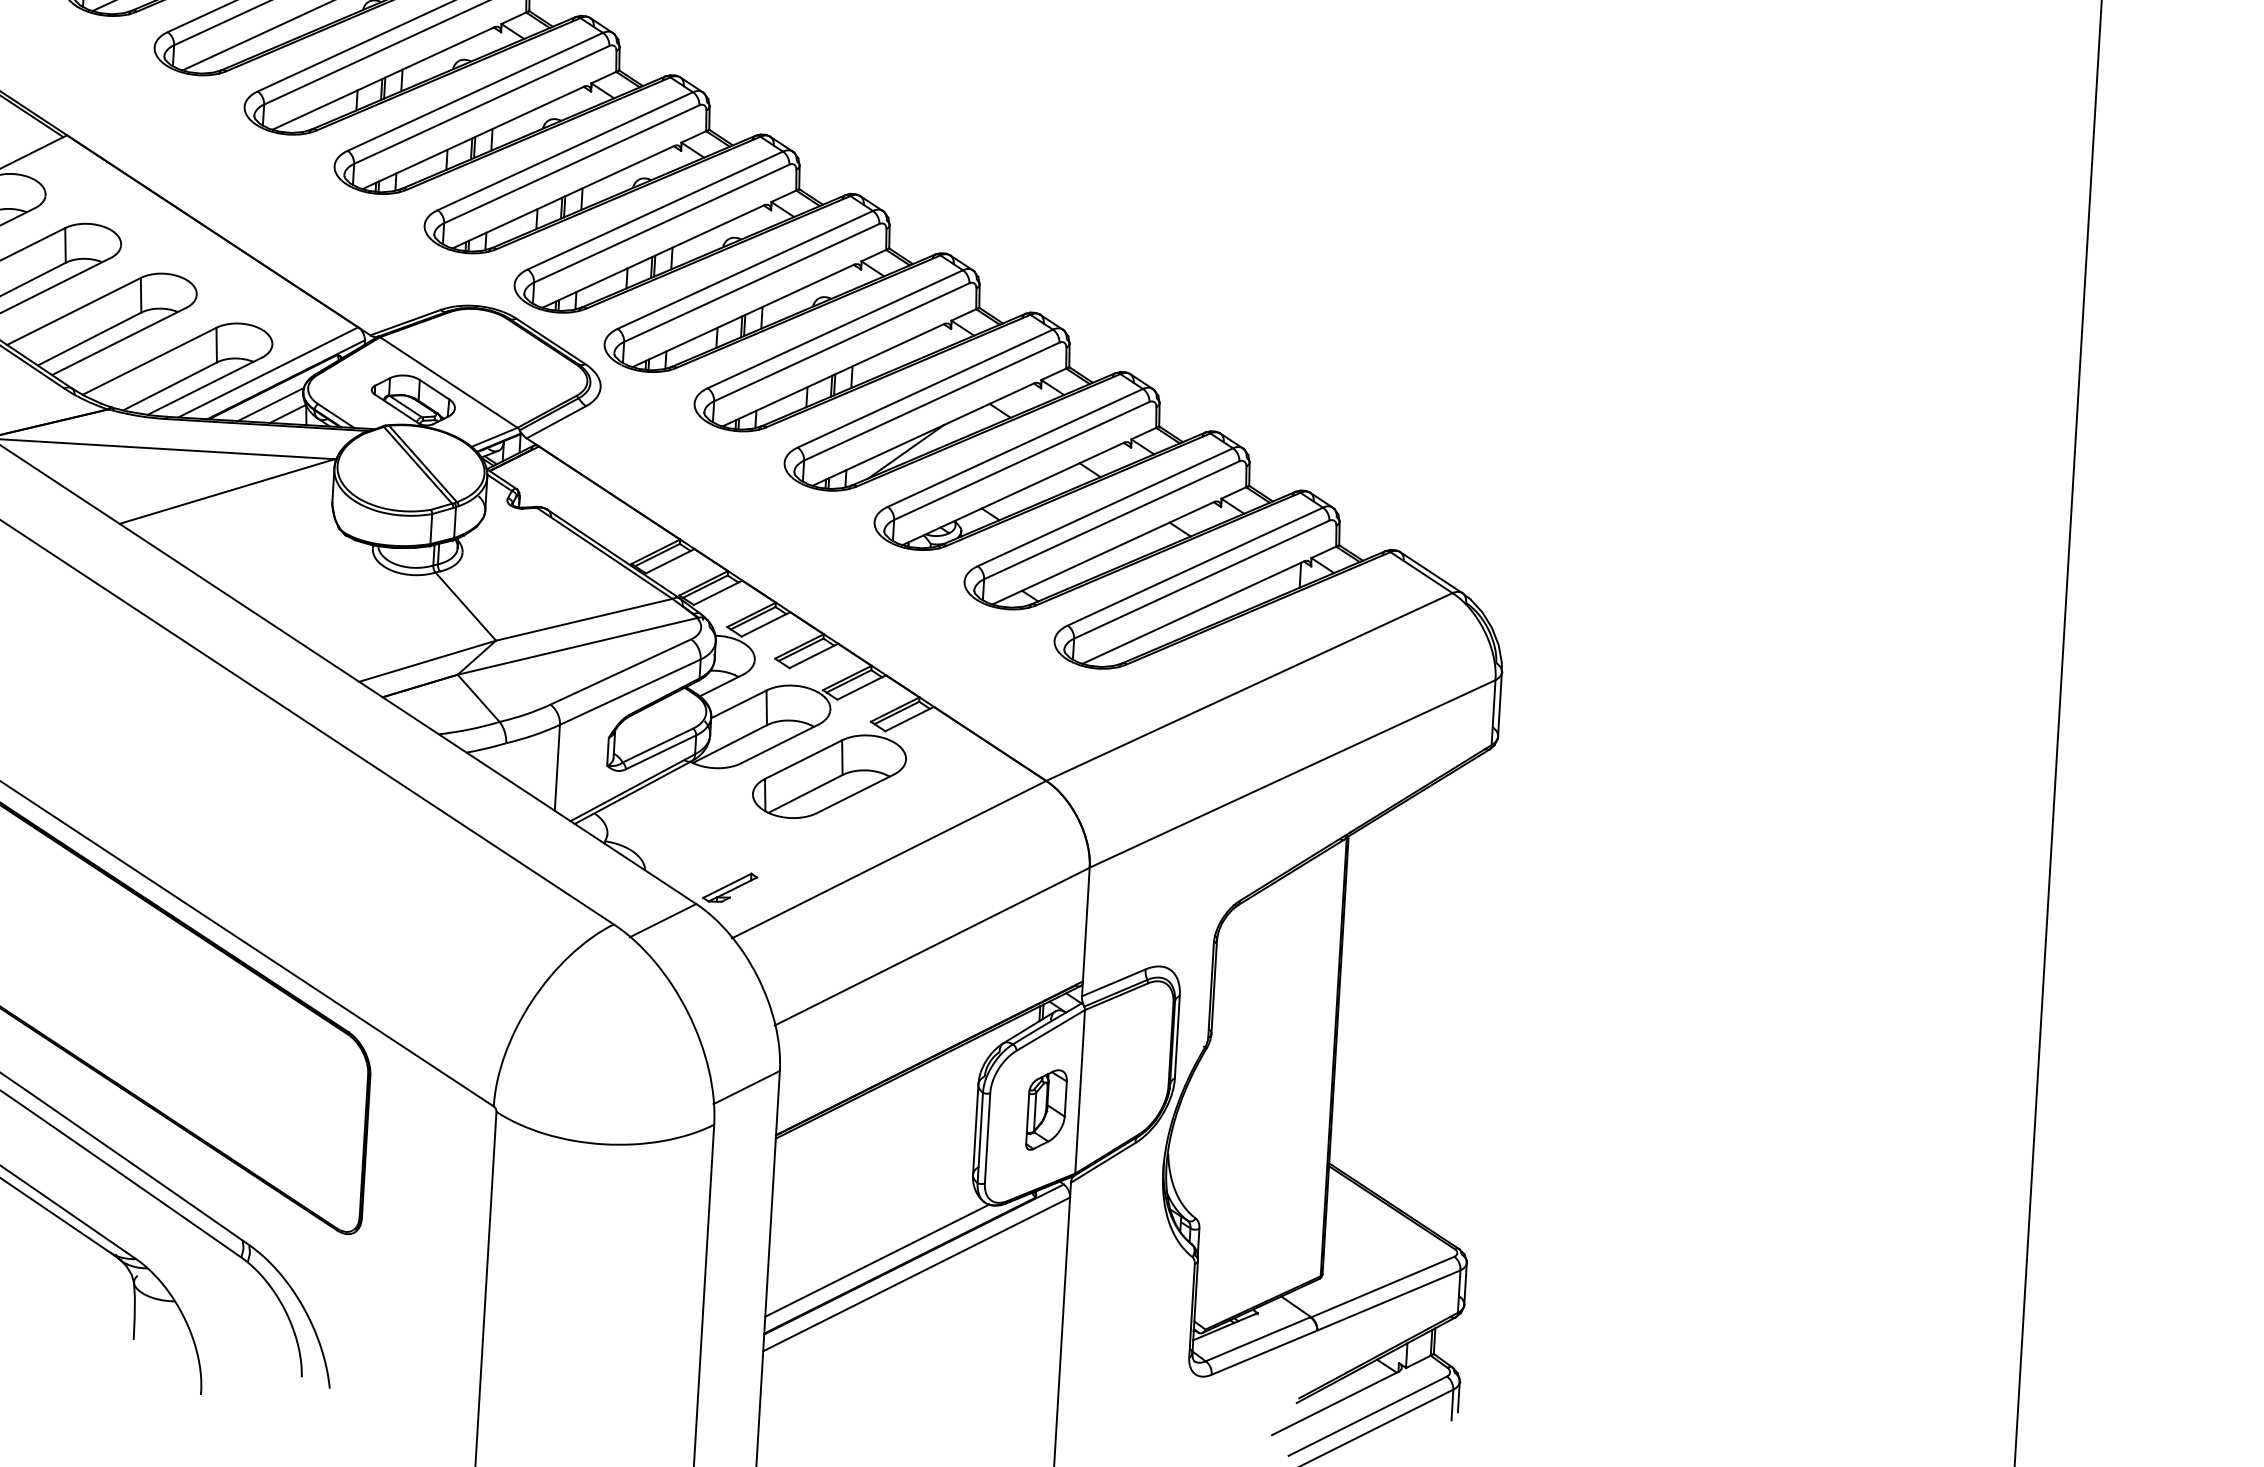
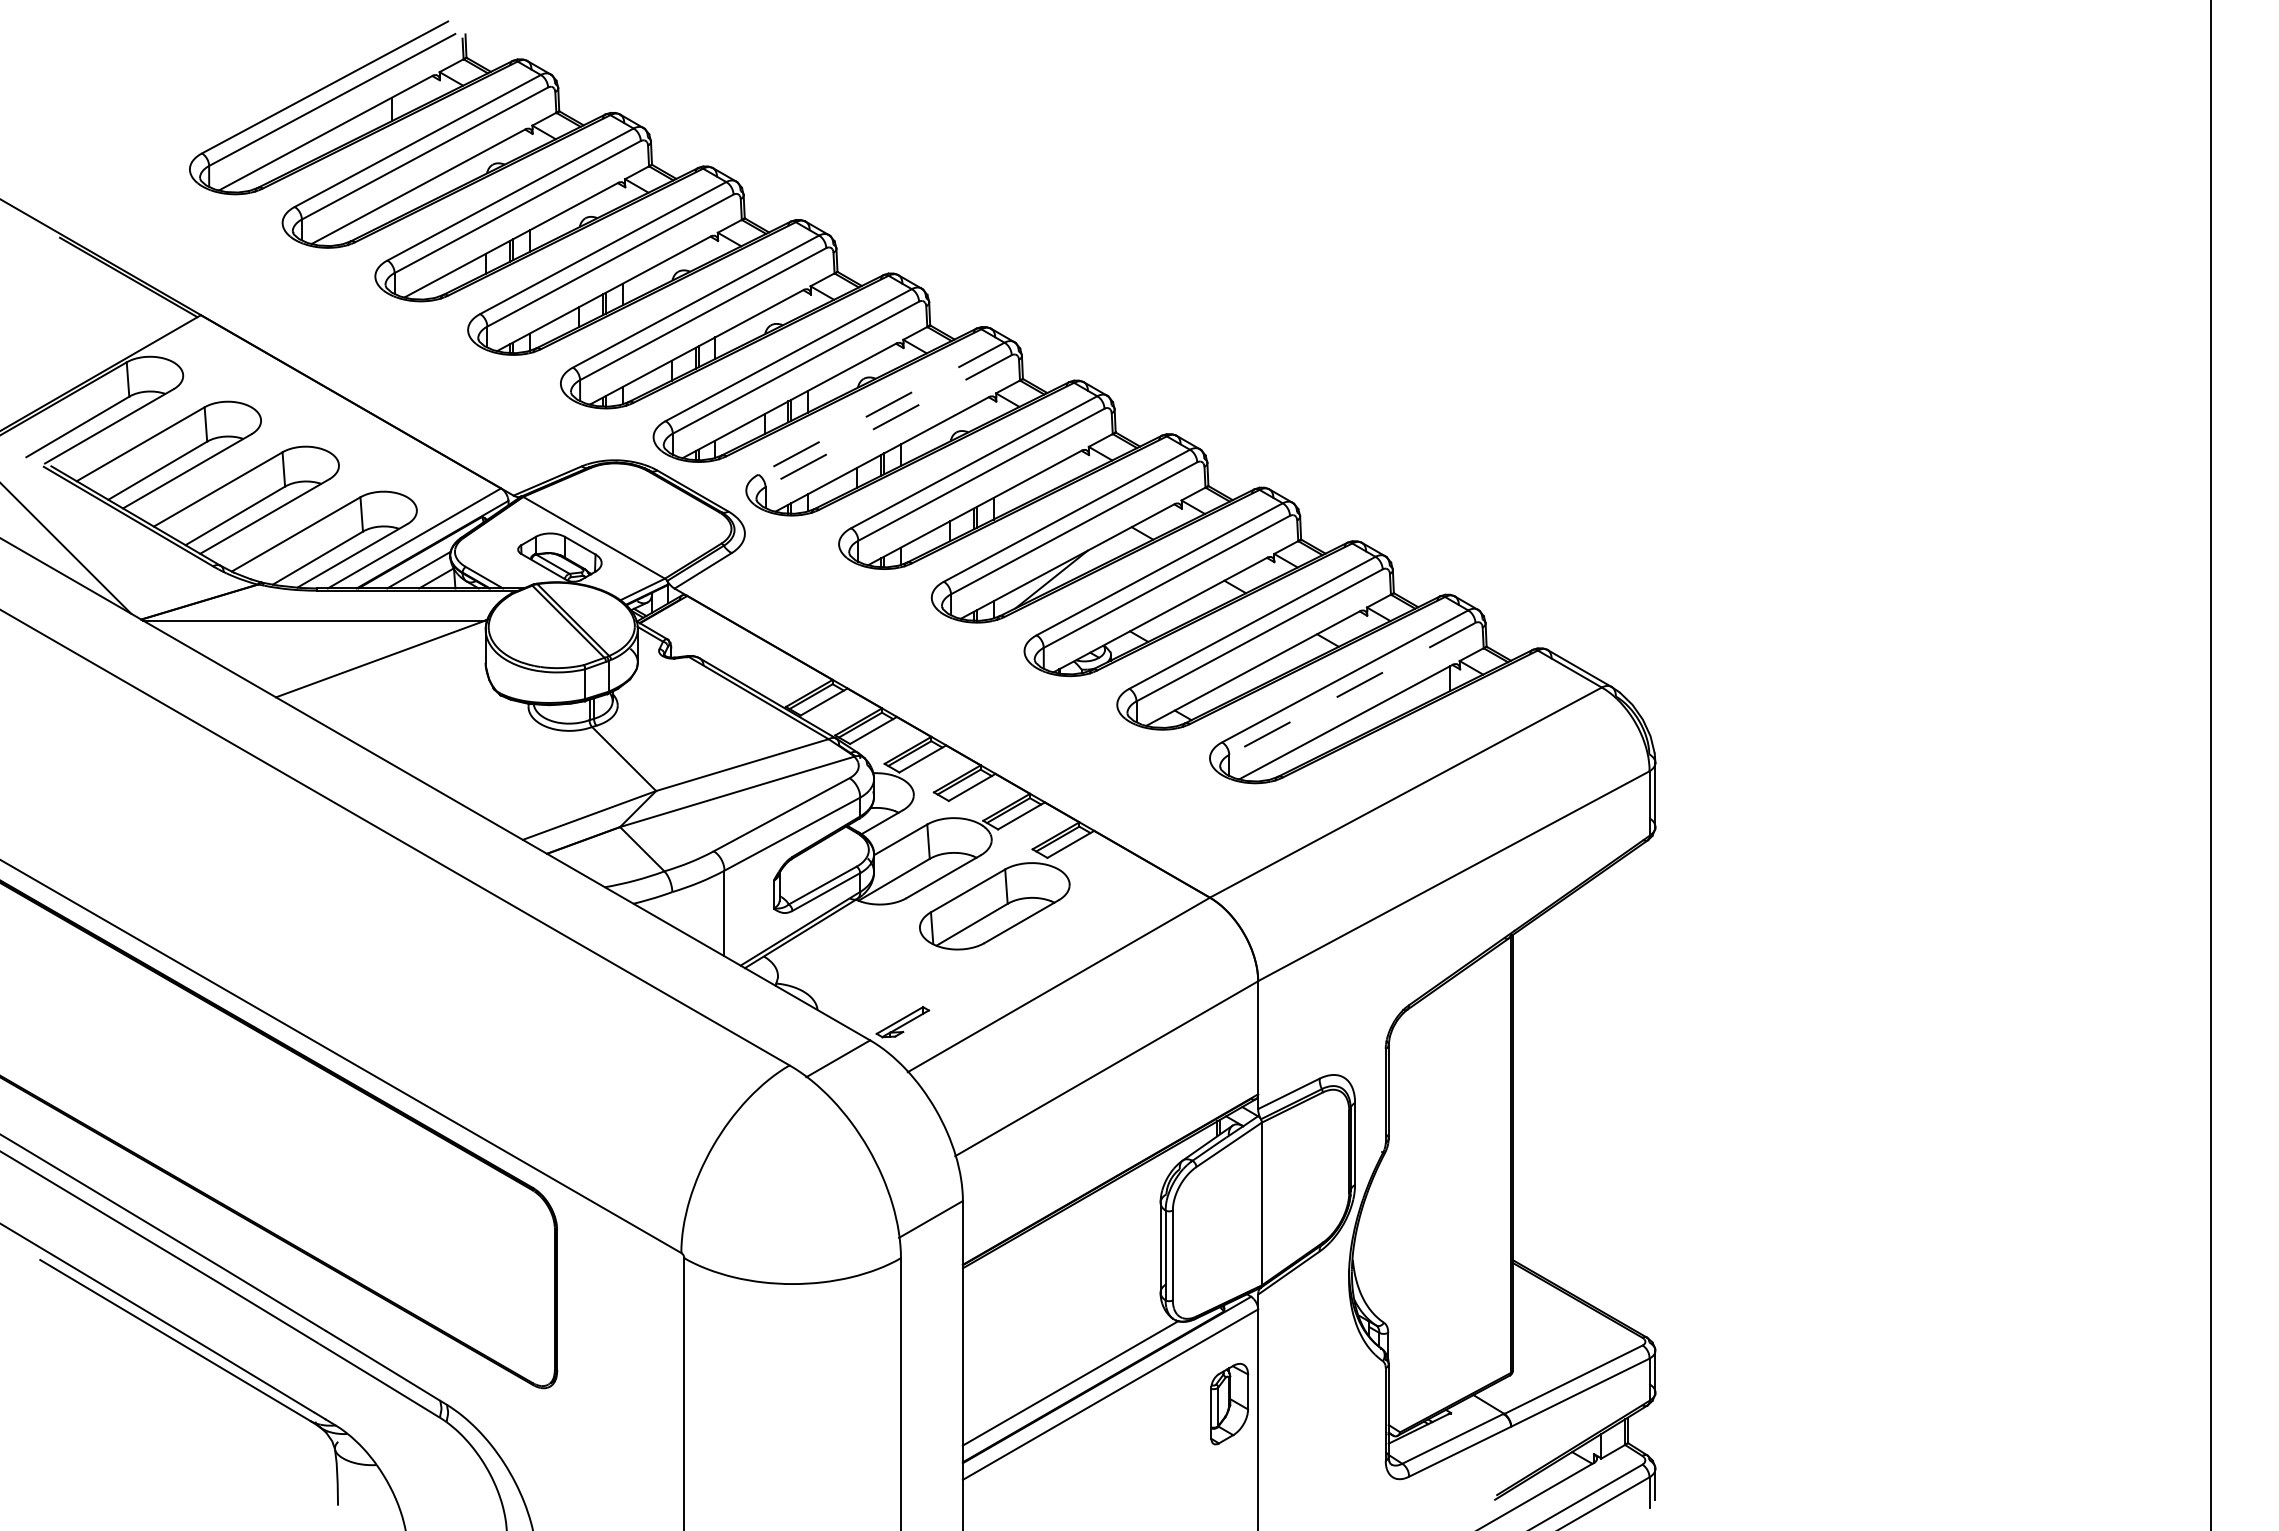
line: (745, 269) -> (881, 408), solid -> dashed
line: (751, 283) -> (888, 421), solid -> dashed
line: (1201, 579) -> (1352, 688), solid -> dashed
part: (1046, 1109) -> (1229, 1403), moved

